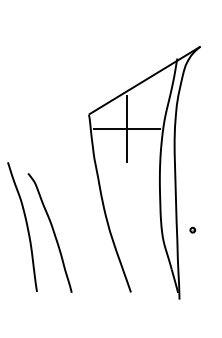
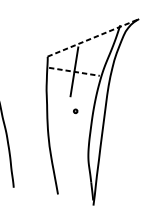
line: (145, 80) -> (93, 37), solid -> dashed
line: (127, 128) -> (74, 71), solid -> dashed
part: (192, 229) -> (75, 110), moved

